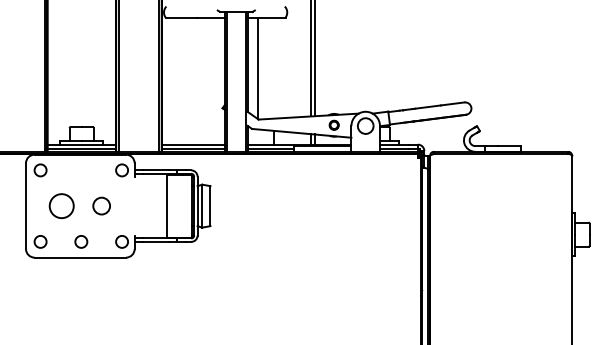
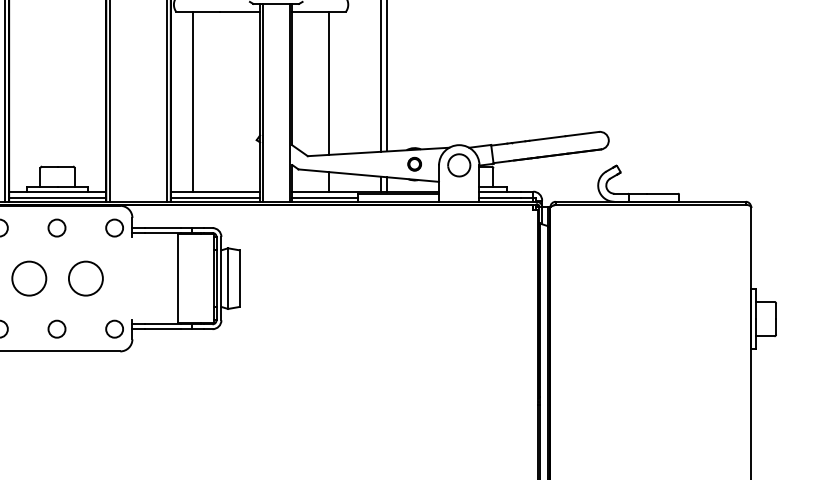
line: (257, 67) -> (328, 82), moved
line: (177, 80) -> (193, 100), added
circle: (81, 170) -> (57, 228), added
circle: (101, 205) -> (85, 277), size x1.43

